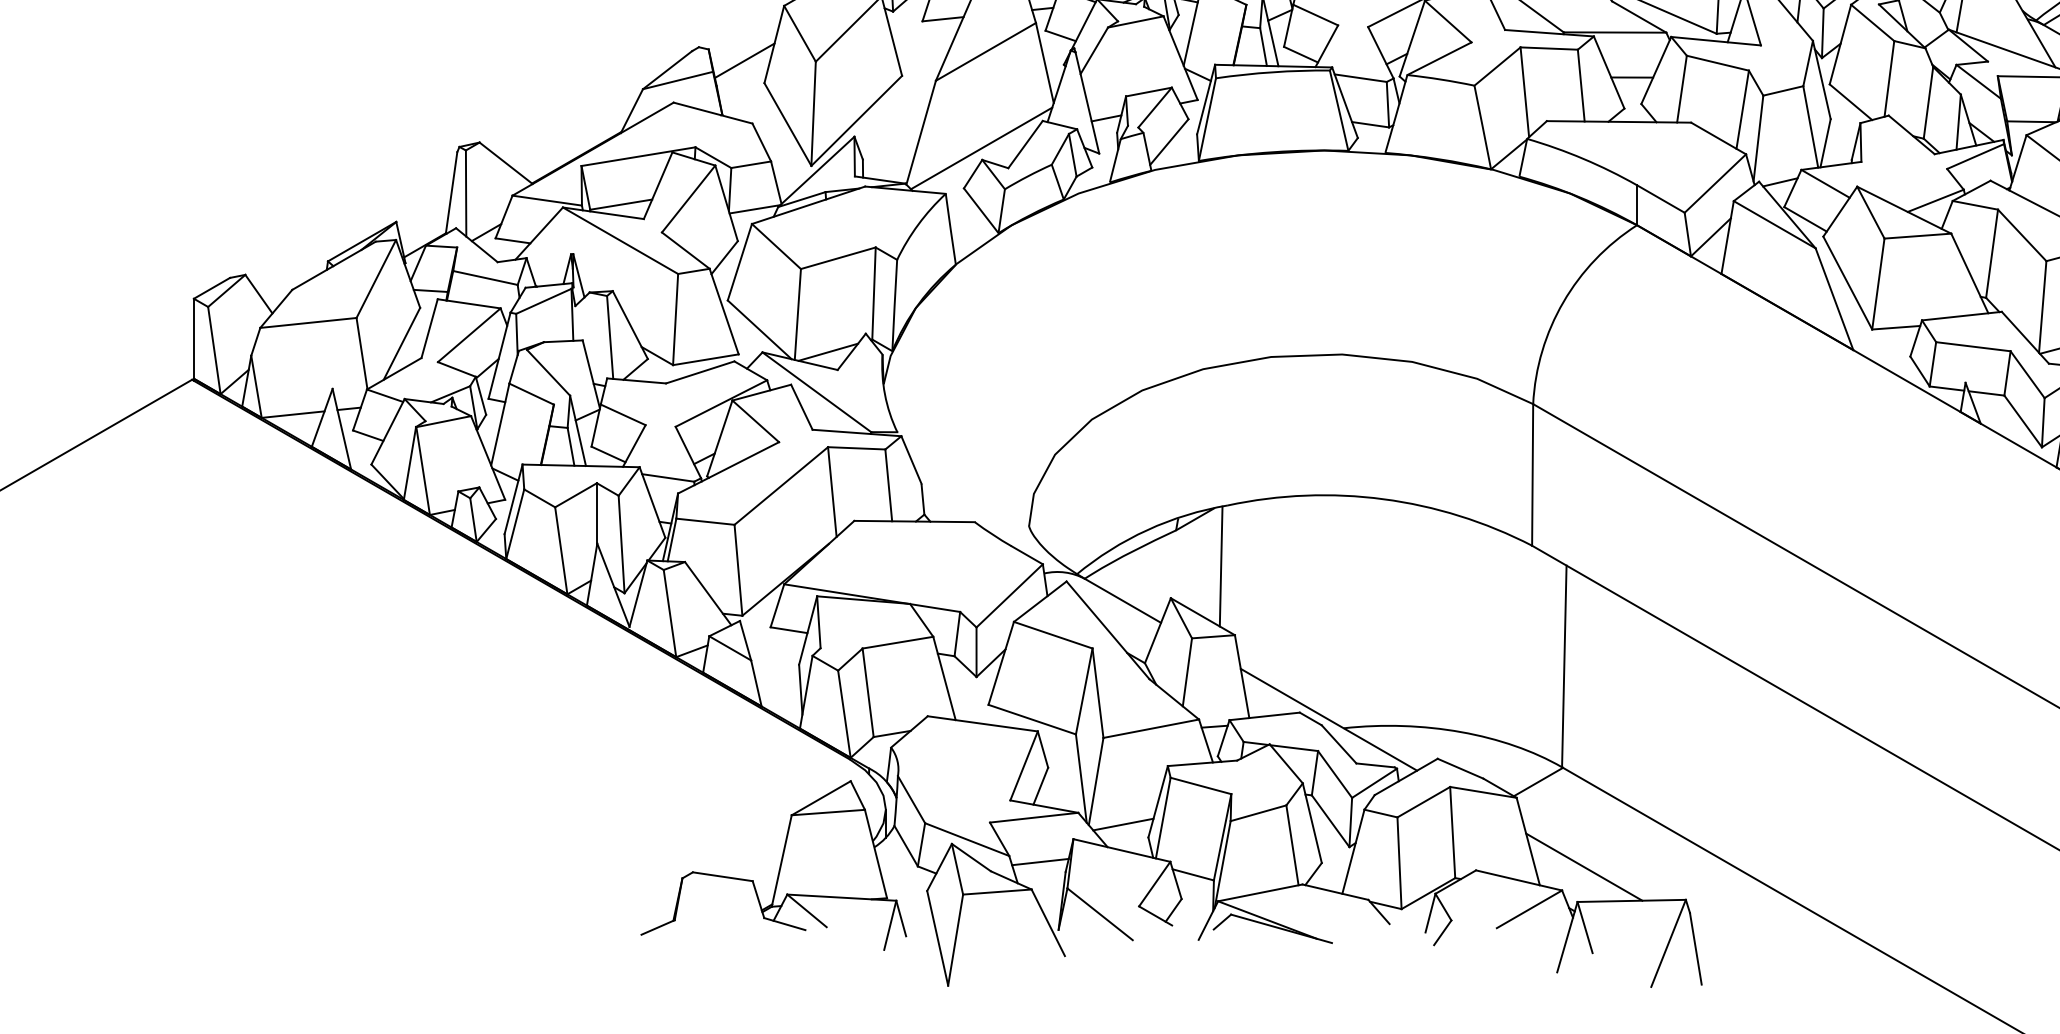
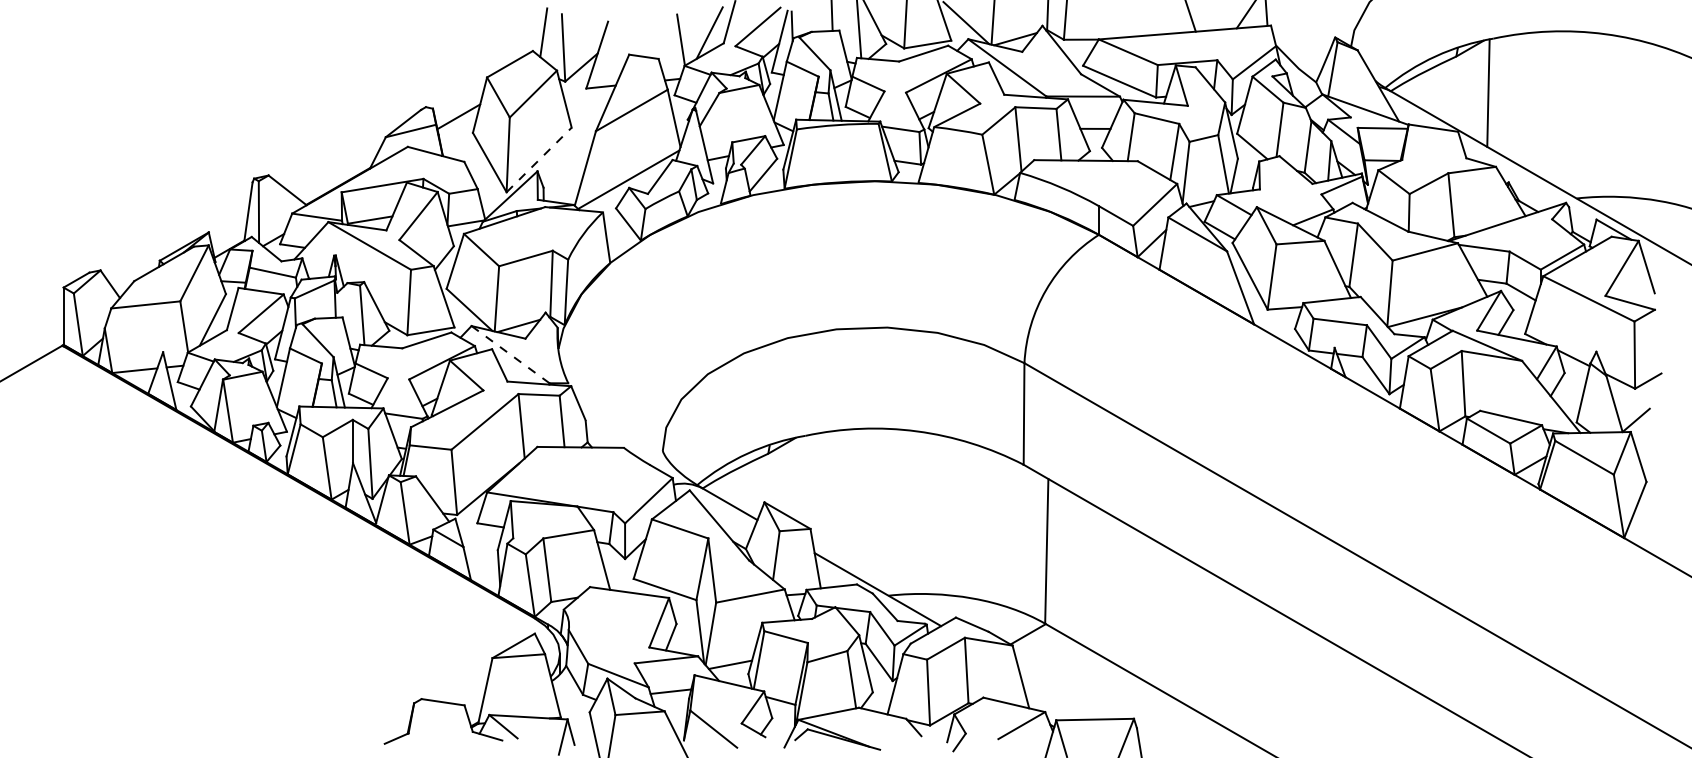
line: (857, 120) -> (539, 159), solid -> dashed
line: (816, 392) -> (510, 354), solid -> dashed
line: (1221, 566) -> (800, 479), removed
line: (1583, 867) -> (1060, 695), removed

